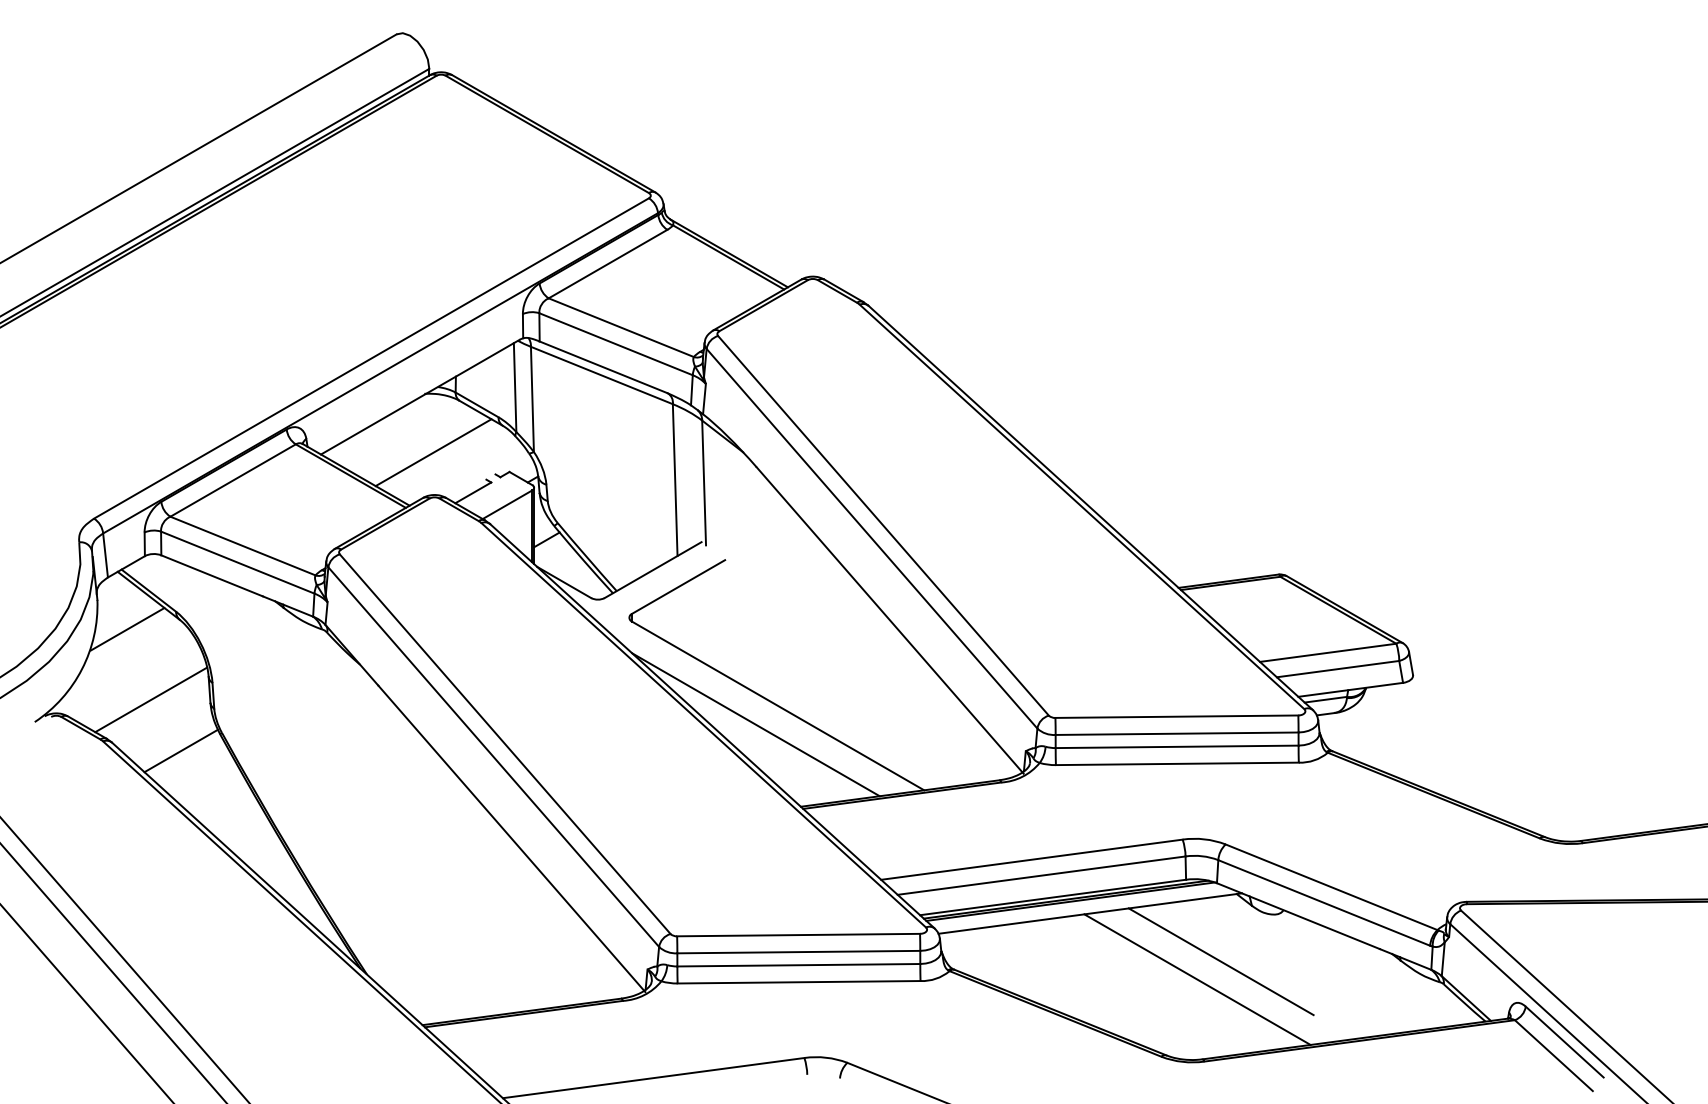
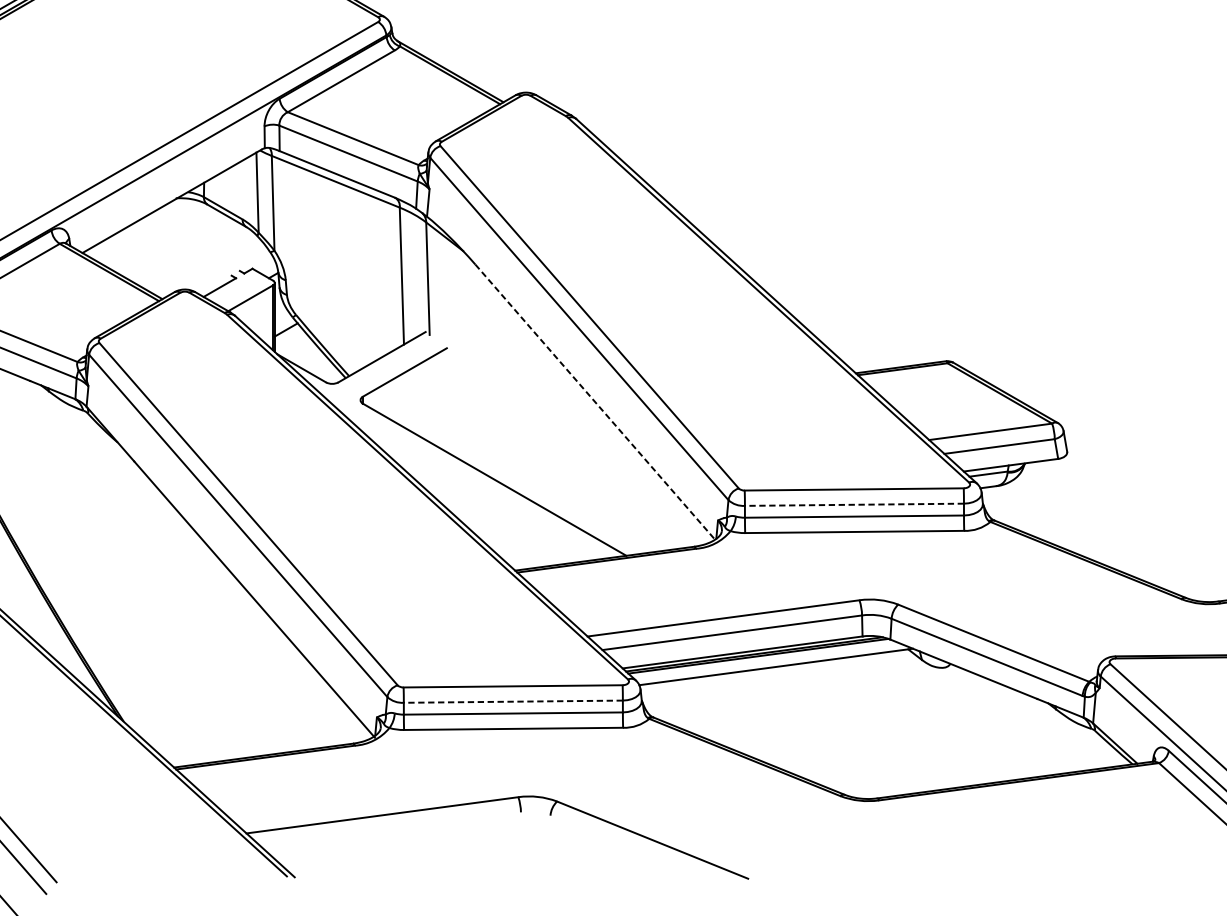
line: (433, 452) -> (183, 251), removed
line: (890, 620) -> (596, 402), solid -> dashed
line: (755, 724) -> (474, 496), removed
line: (1176, 733) -> (853, 504), solid -> dashed
line: (798, 952) -> (513, 702), solid -> dashed
line: (1220, 961) -> (893, 710), removed
line: (1197, 979) -> (872, 726), removed

